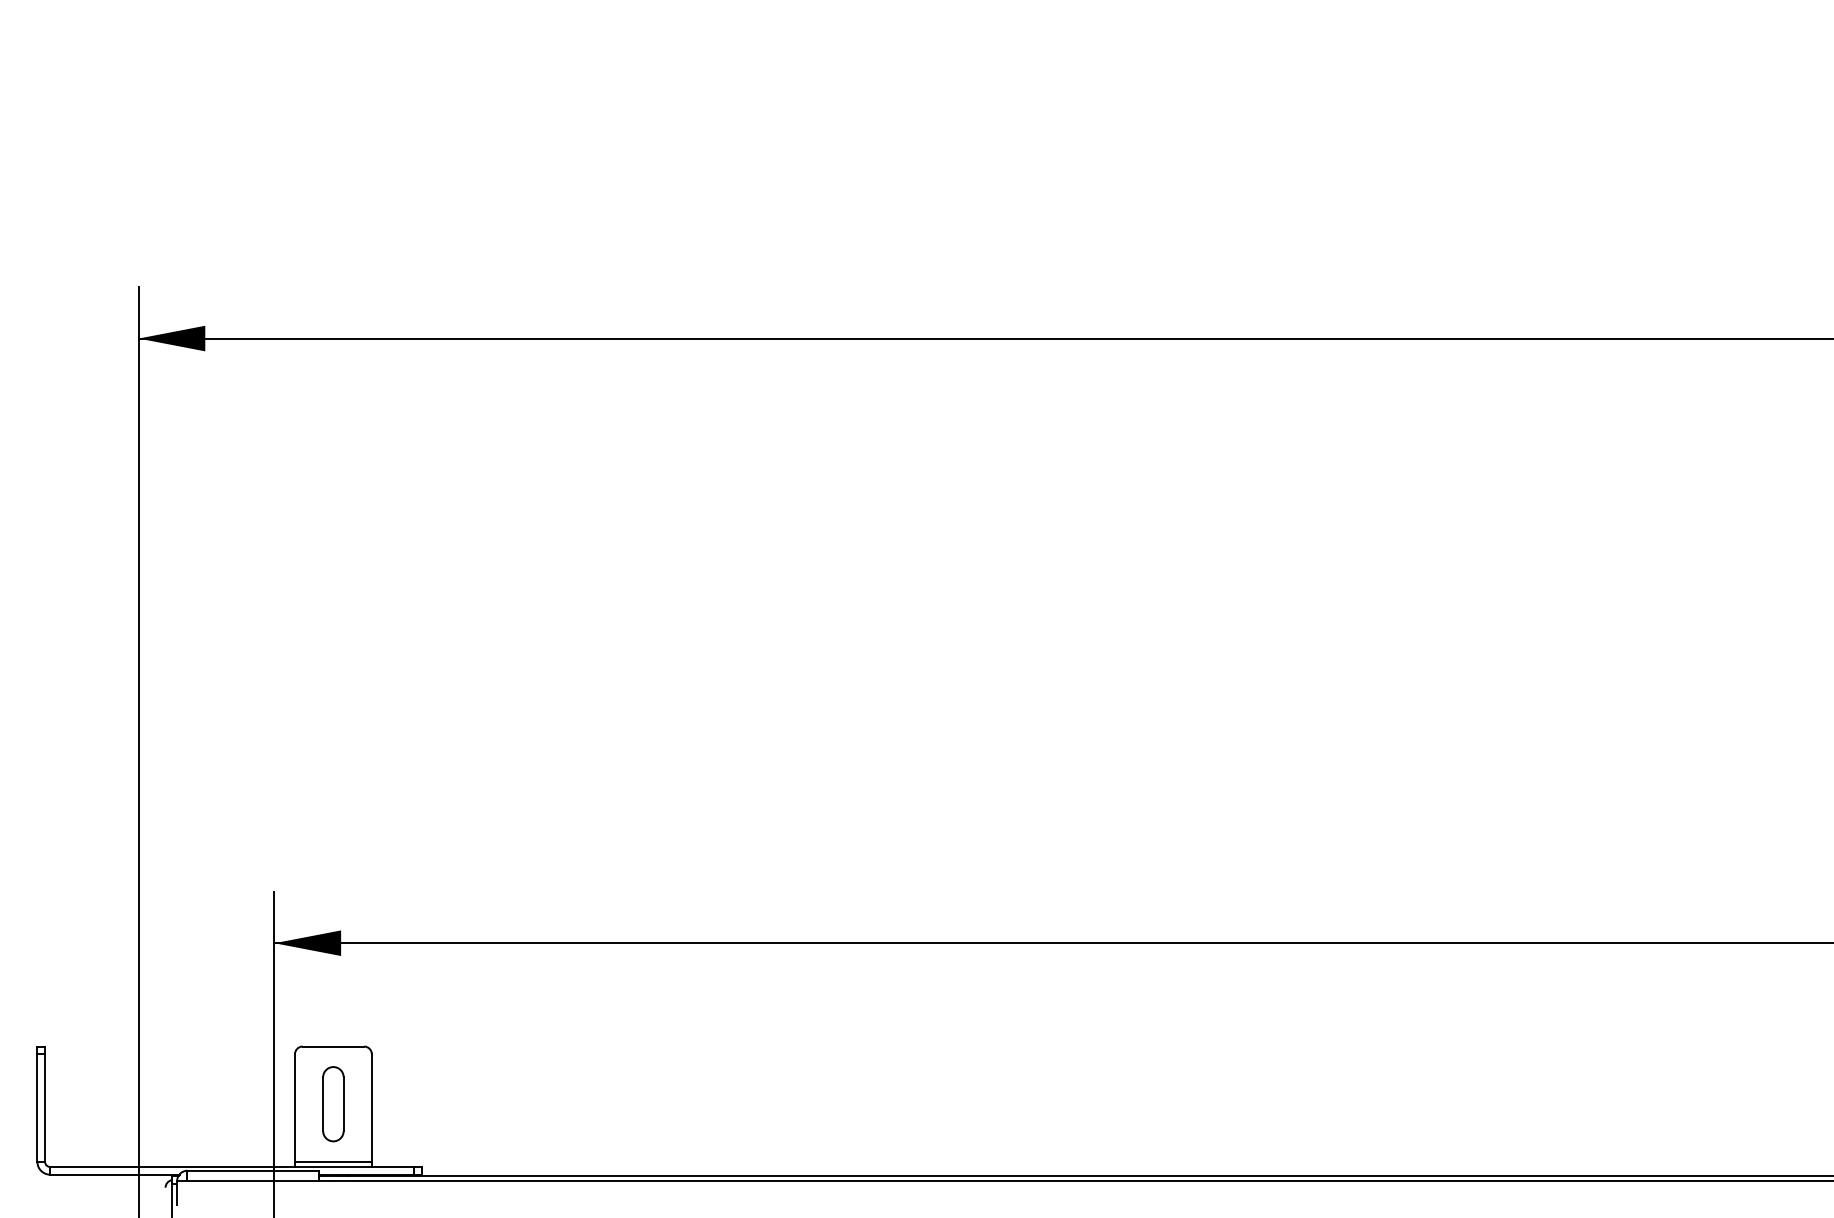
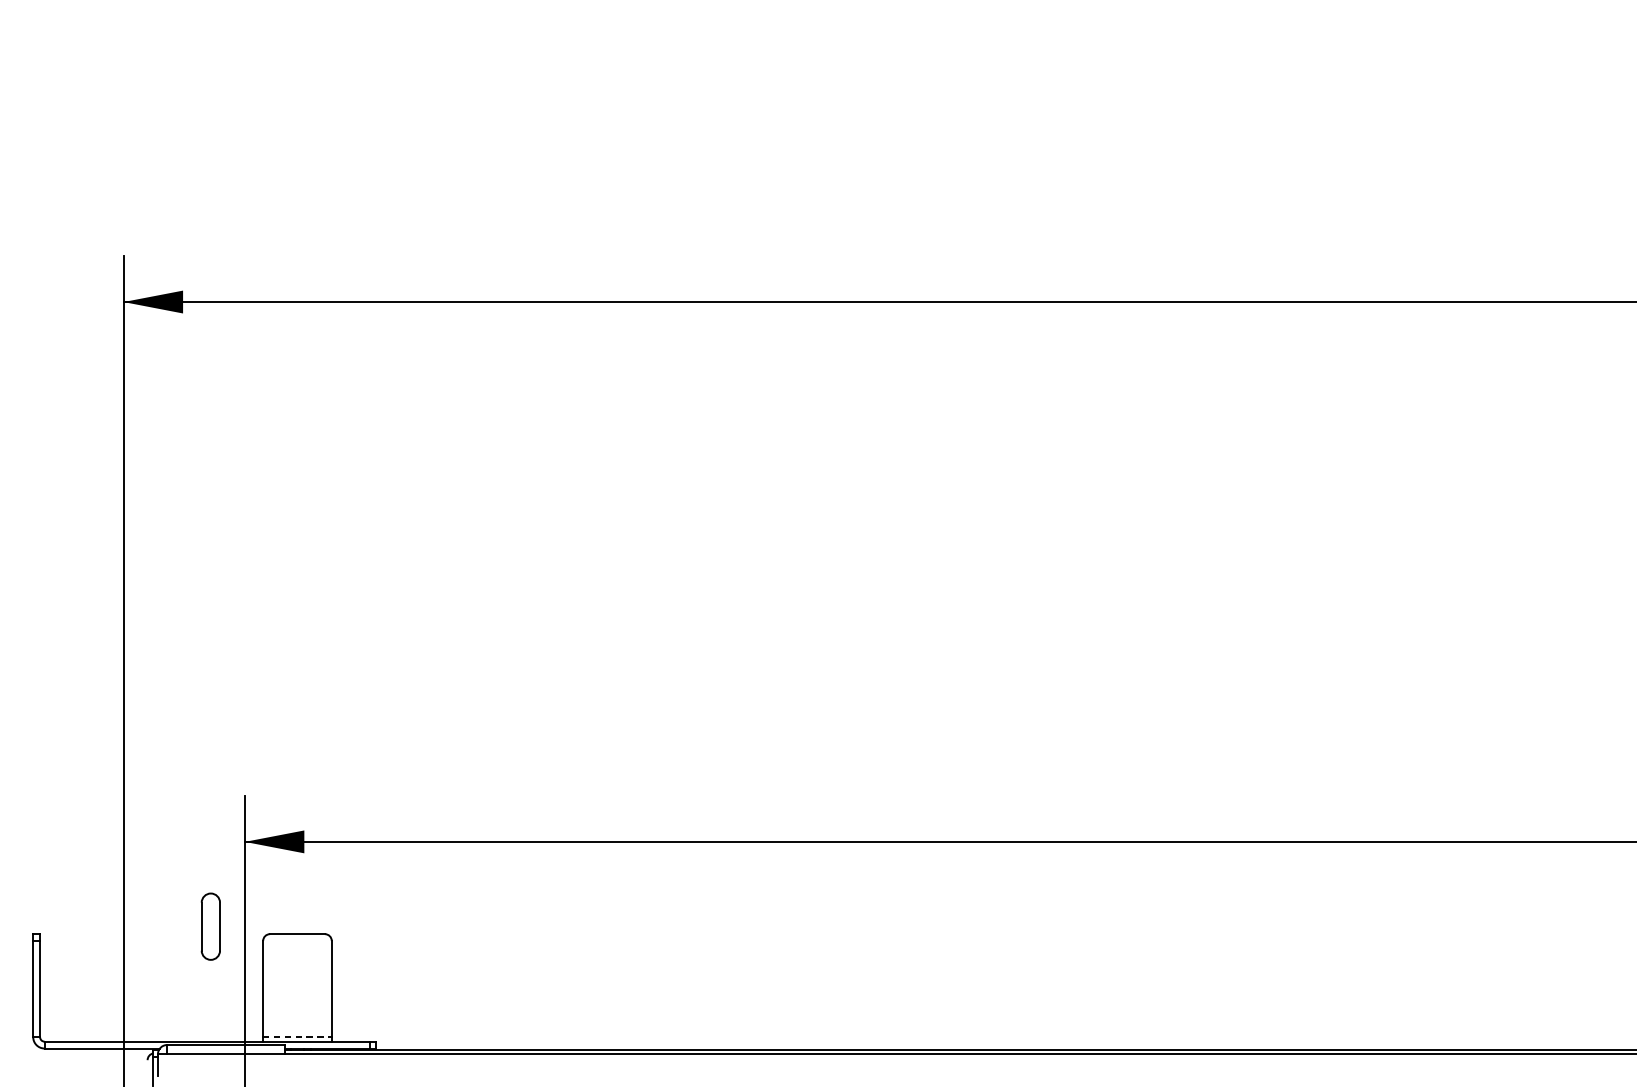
part: (333, 1104) -> (210, 926), moved
line: (333, 1161) -> (297, 1036), solid -> dashed

